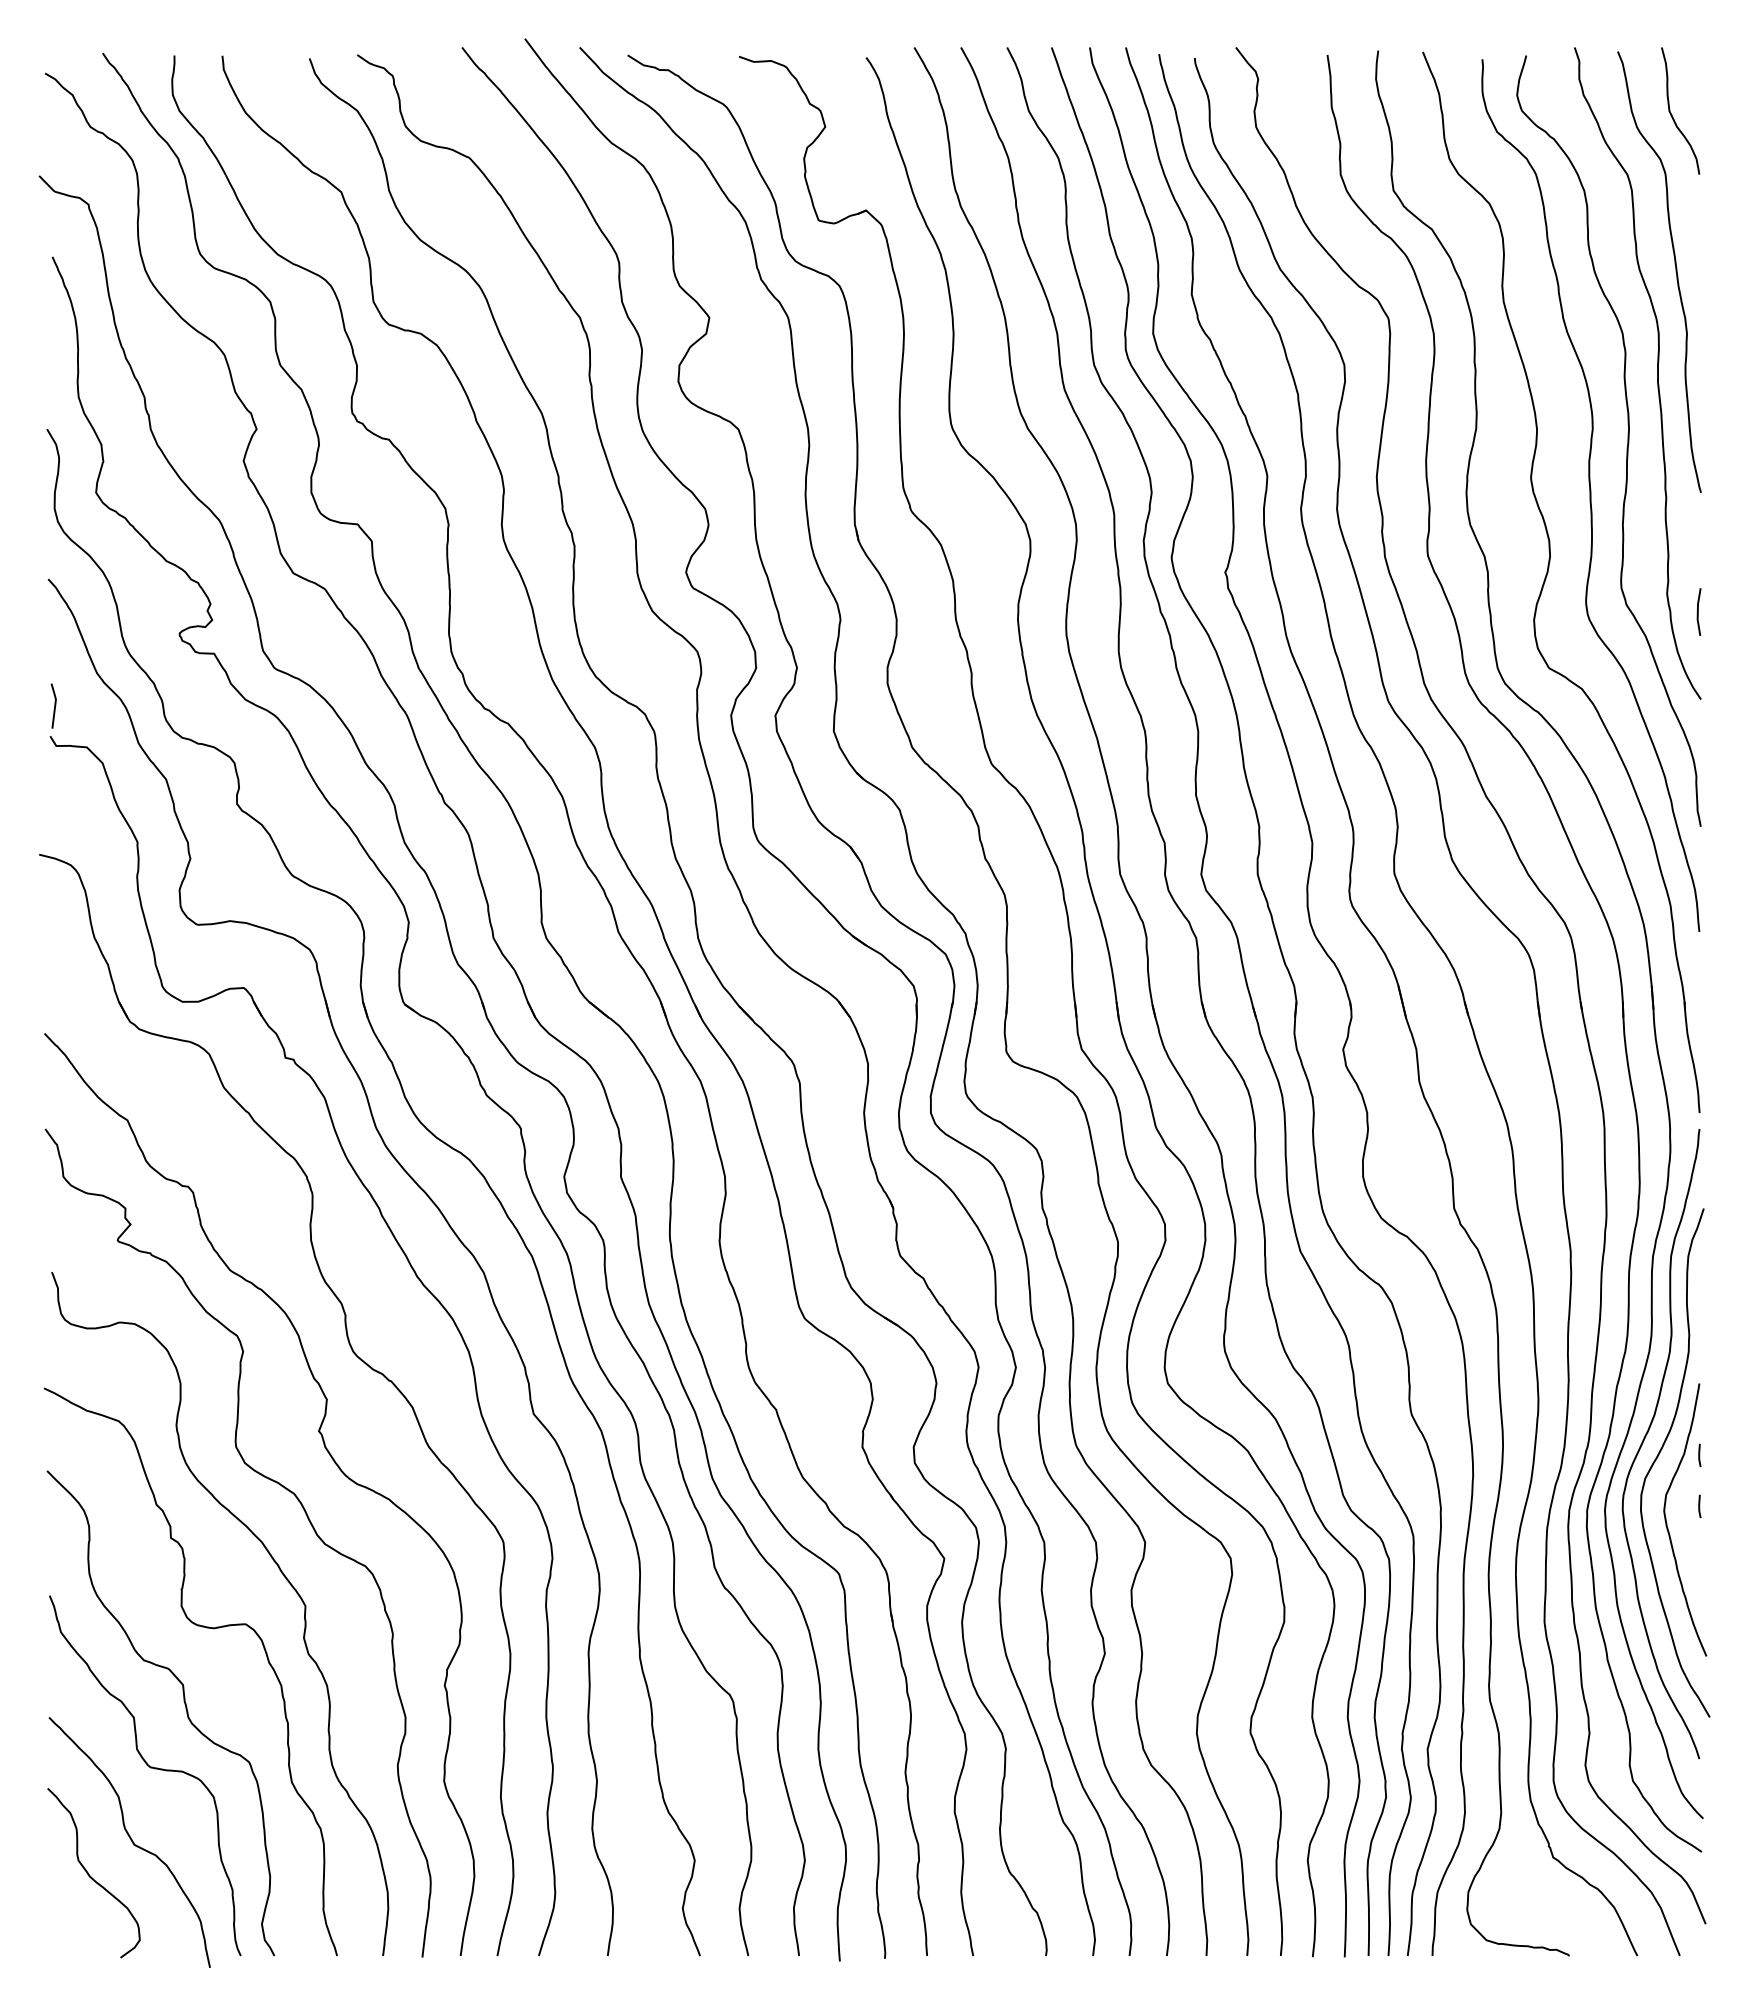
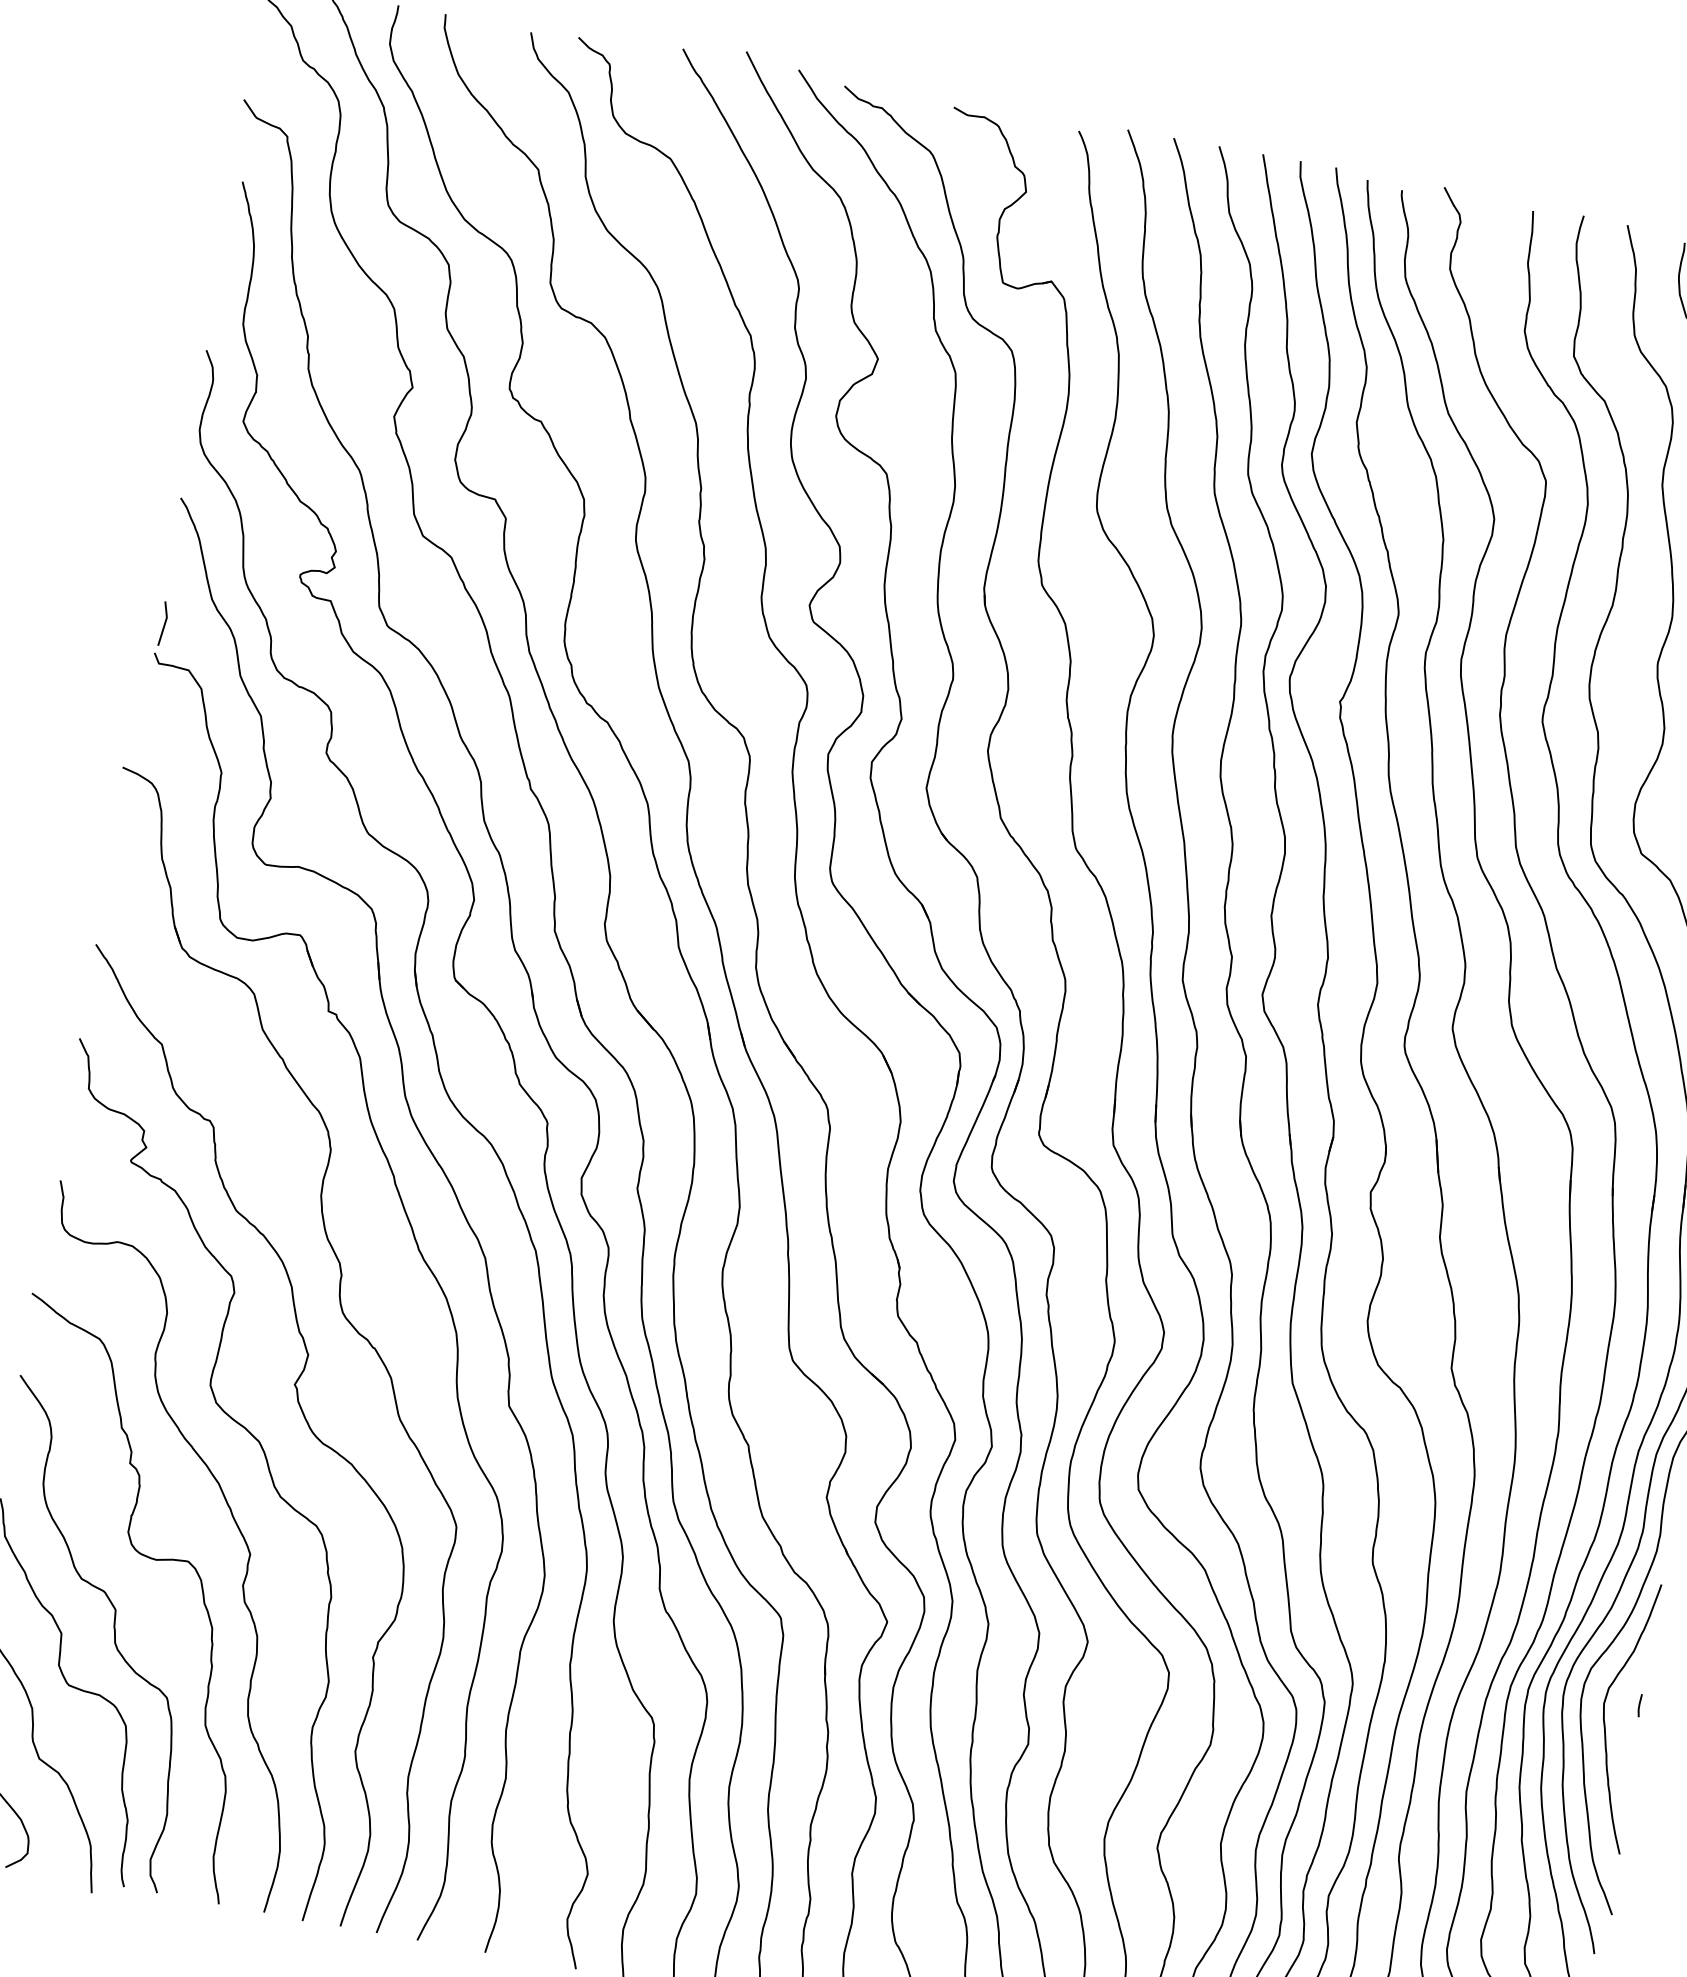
line: (1699, 1455) -> (1648, 1655), removed

